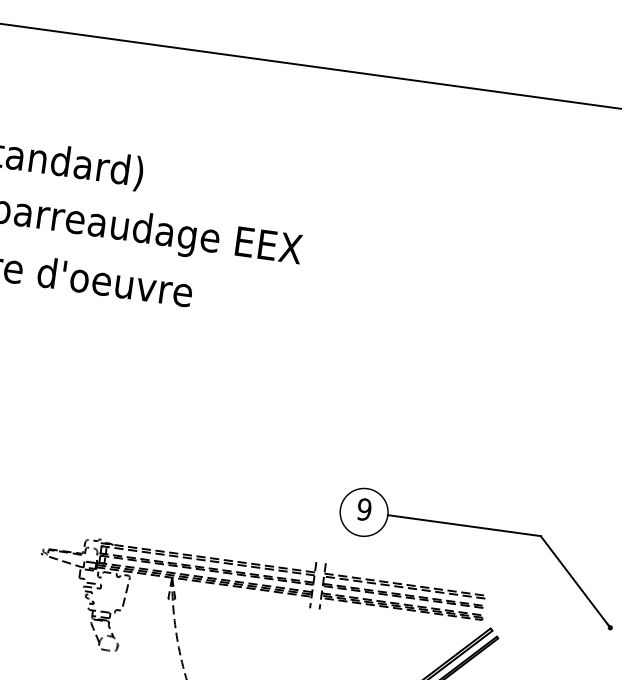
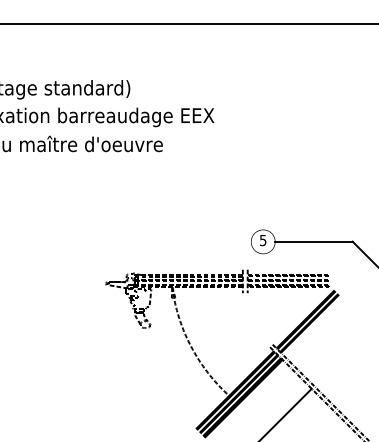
text: (363, 507) -> (262, 239), 9 -> 5

